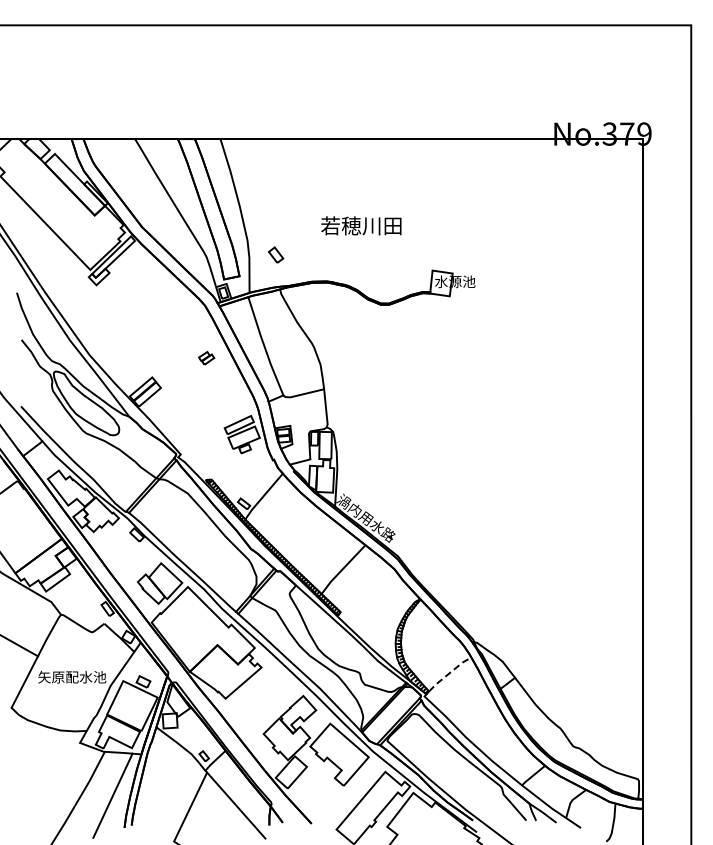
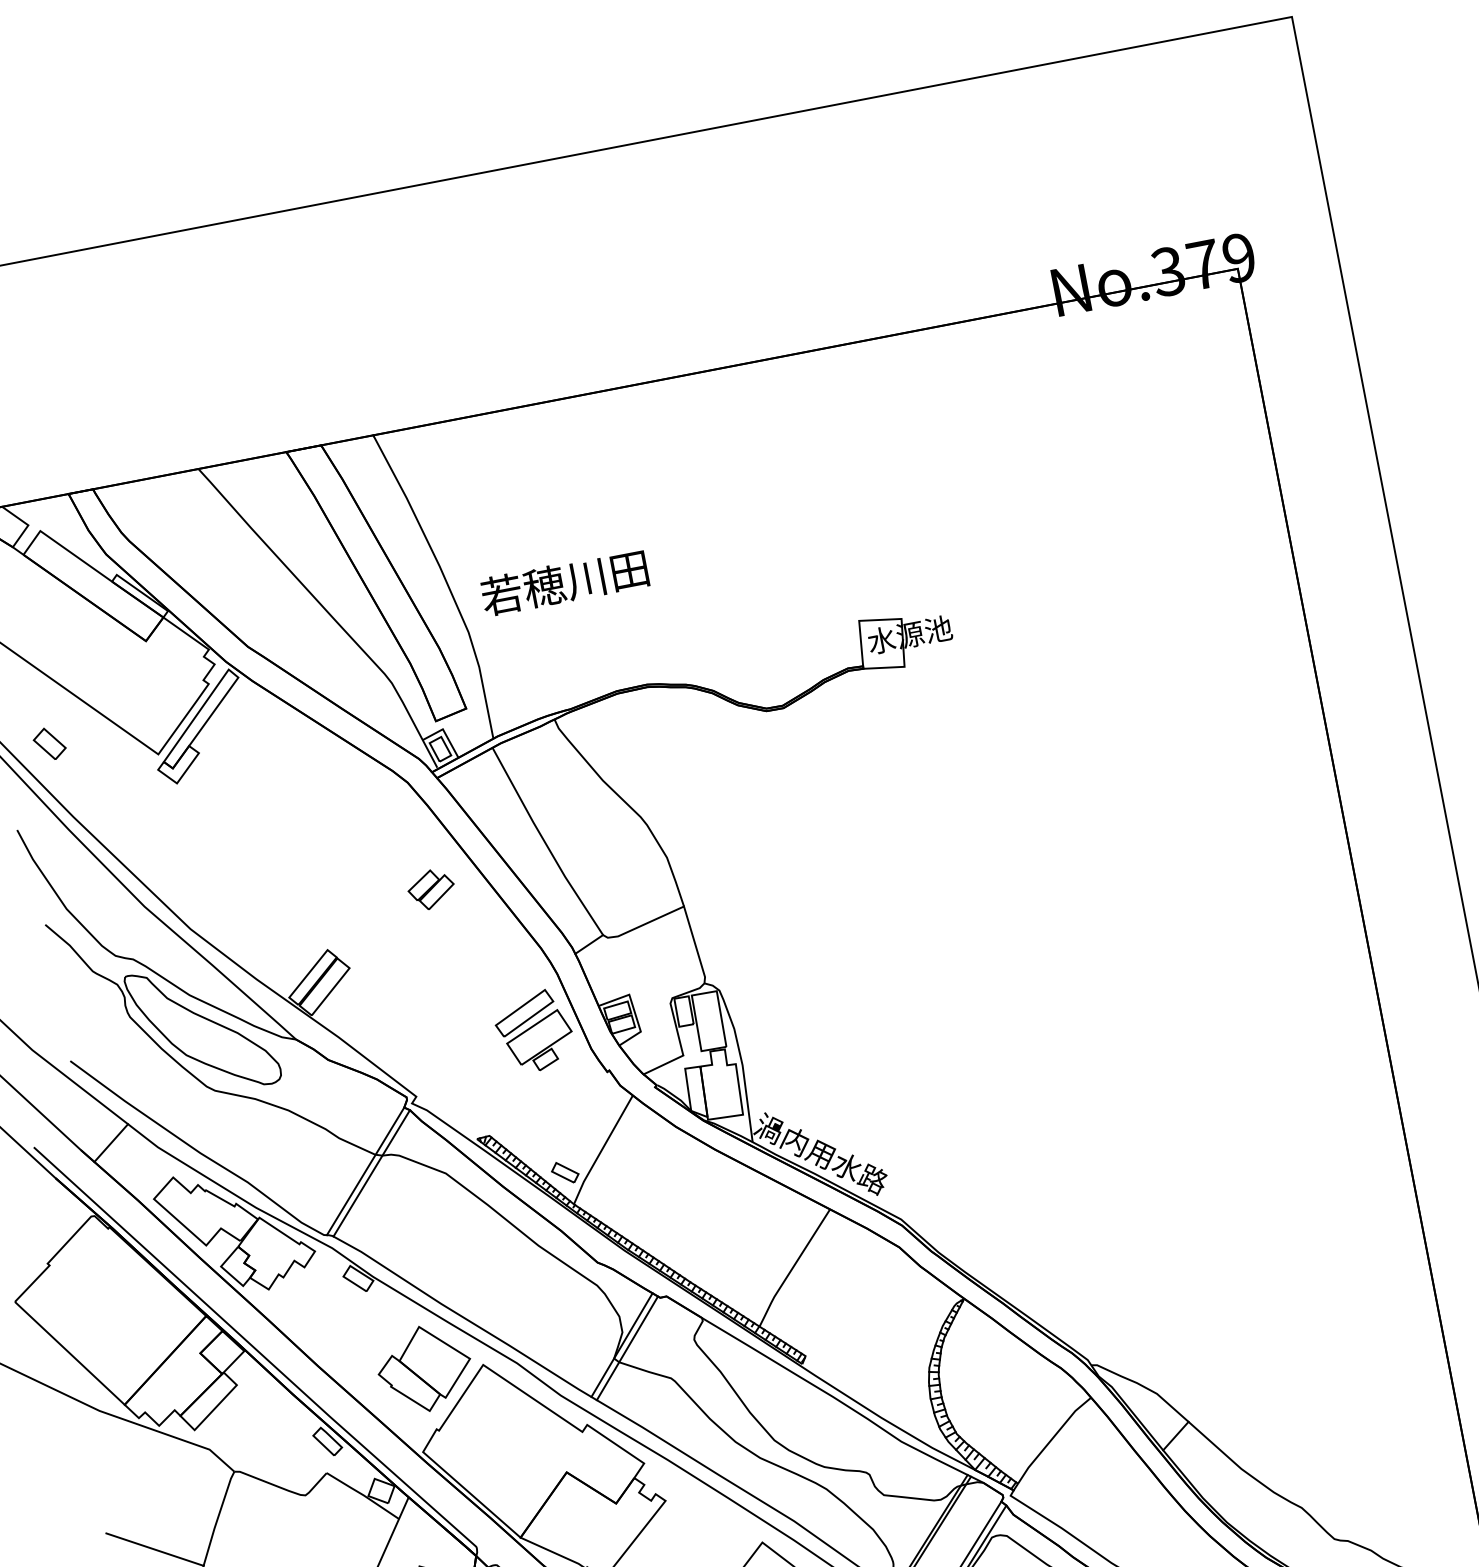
text: (361, 225) -> (564, 581), moved
part: (275, 254) -> (48, 742), moved
part: (206, 358) -> (431, 889), size x1.43
line: (449, 673) -> (1052, 1438), dashed -> solid

